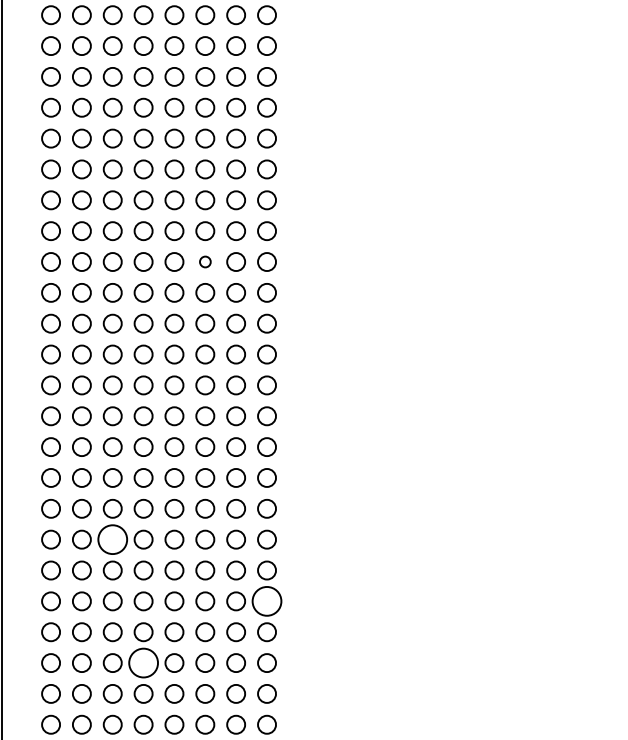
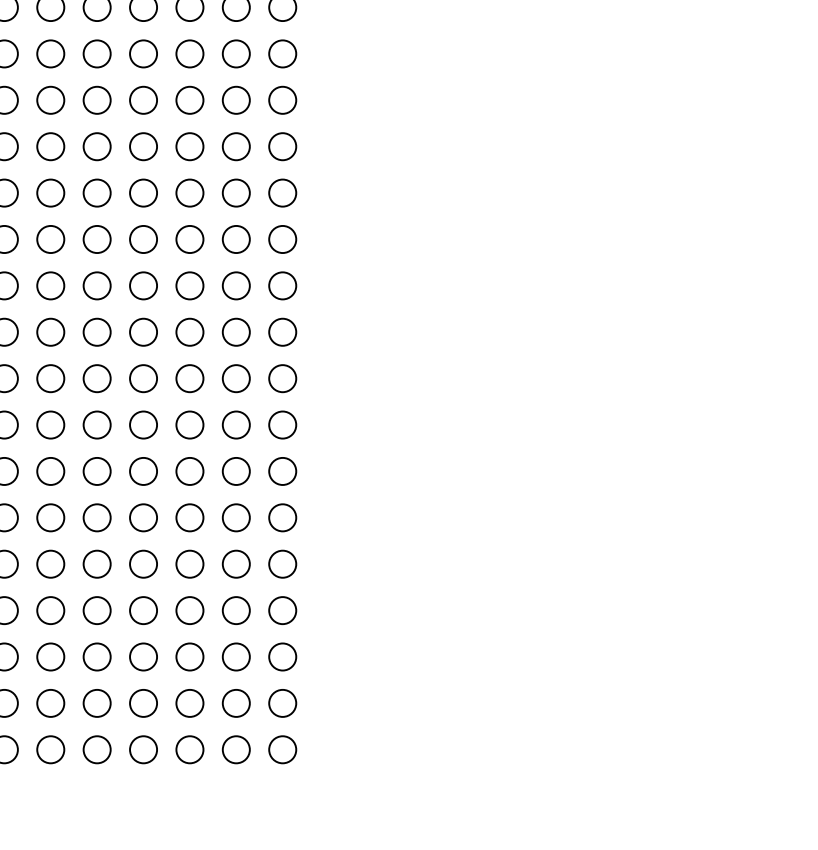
circle: (205, 261) -> (190, 53), size x1.67
circle: (112, 539) -> (50, 471), size x0.62
circle: (267, 601) -> (283, 564), size x0.62
circle: (143, 663) -> (96, 657), size x0.62

